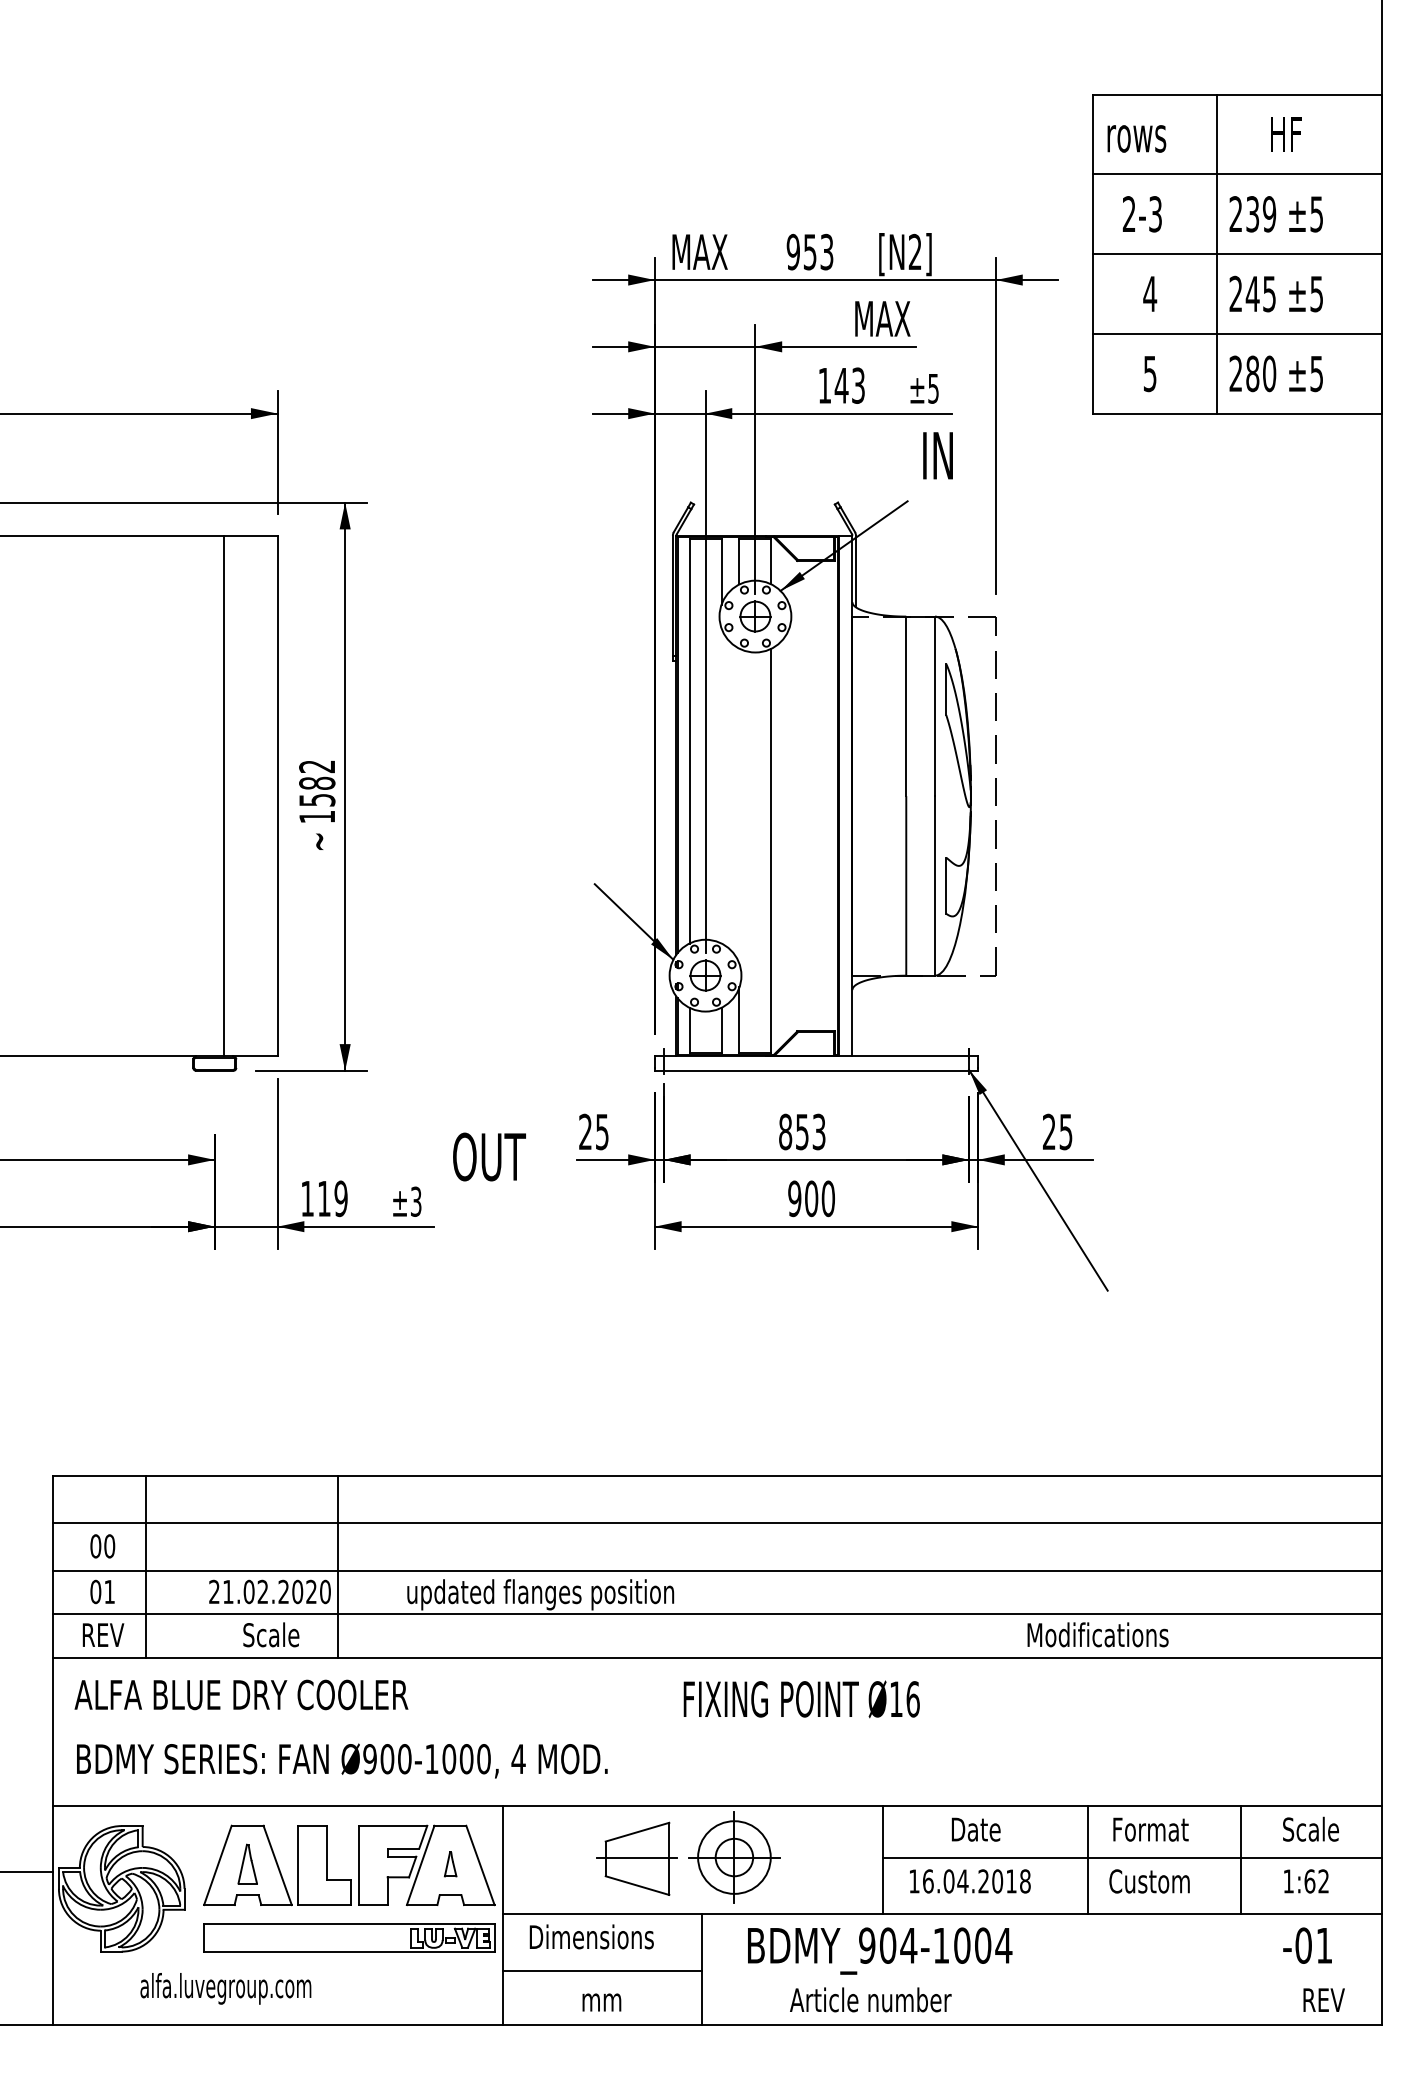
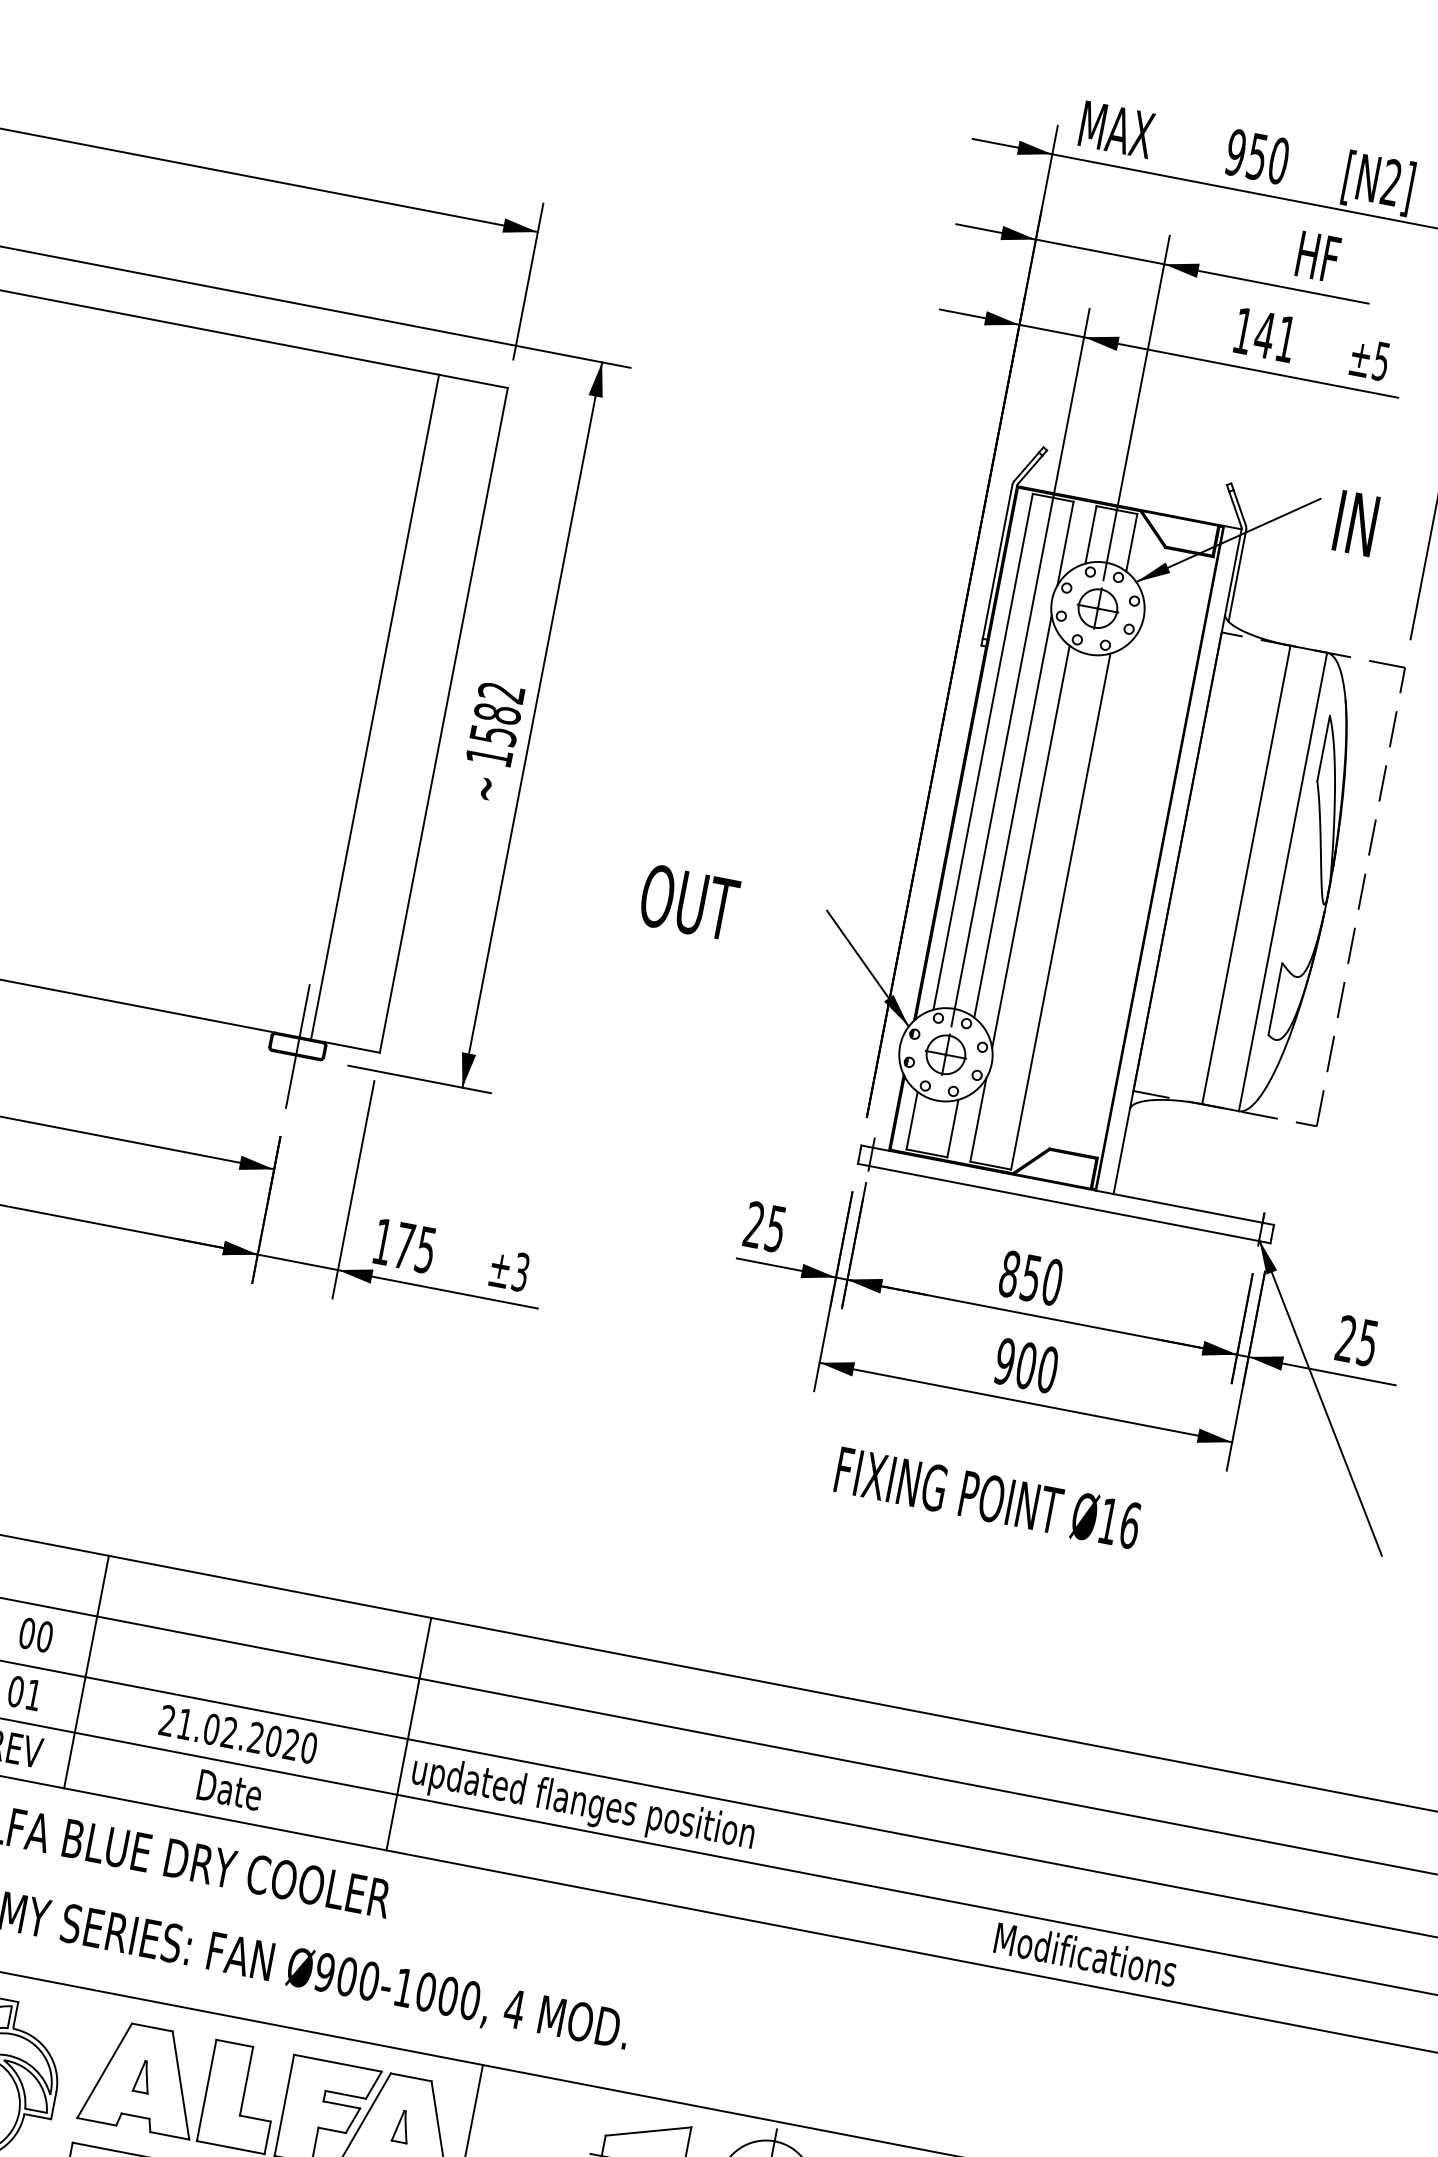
text: (826, 252) -> (1278, 161), 953 -> 950
text: (882, 318) -> (1333, 259), MAX -> HF
text: (858, 385) -> (1286, 338), 143 -> 141
text: (937, 455) -> (1355, 523), moved
line: (721, 785) -> (1013, 815), added
line: (739, 805) -> (1031, 845), added
line: (214, 1063) -> (297, 1046), added
text: (818, 1131) -> (1051, 1281), 853 -> 850
text: (489, 1156) -> (689, 901), moved
text: (332, 1198) -> (414, 1247), 119 -> 175
line: (337, 1566) -> (408, 1733), moved
text: (271, 1634) -> (229, 1789), Scale -> Date
text: (1097, 1634) -> (1085, 1953), moved
text: (801, 1699) -> (987, 1498), moved
part: (247, 1864) -> (142, 2076), size x0.62

